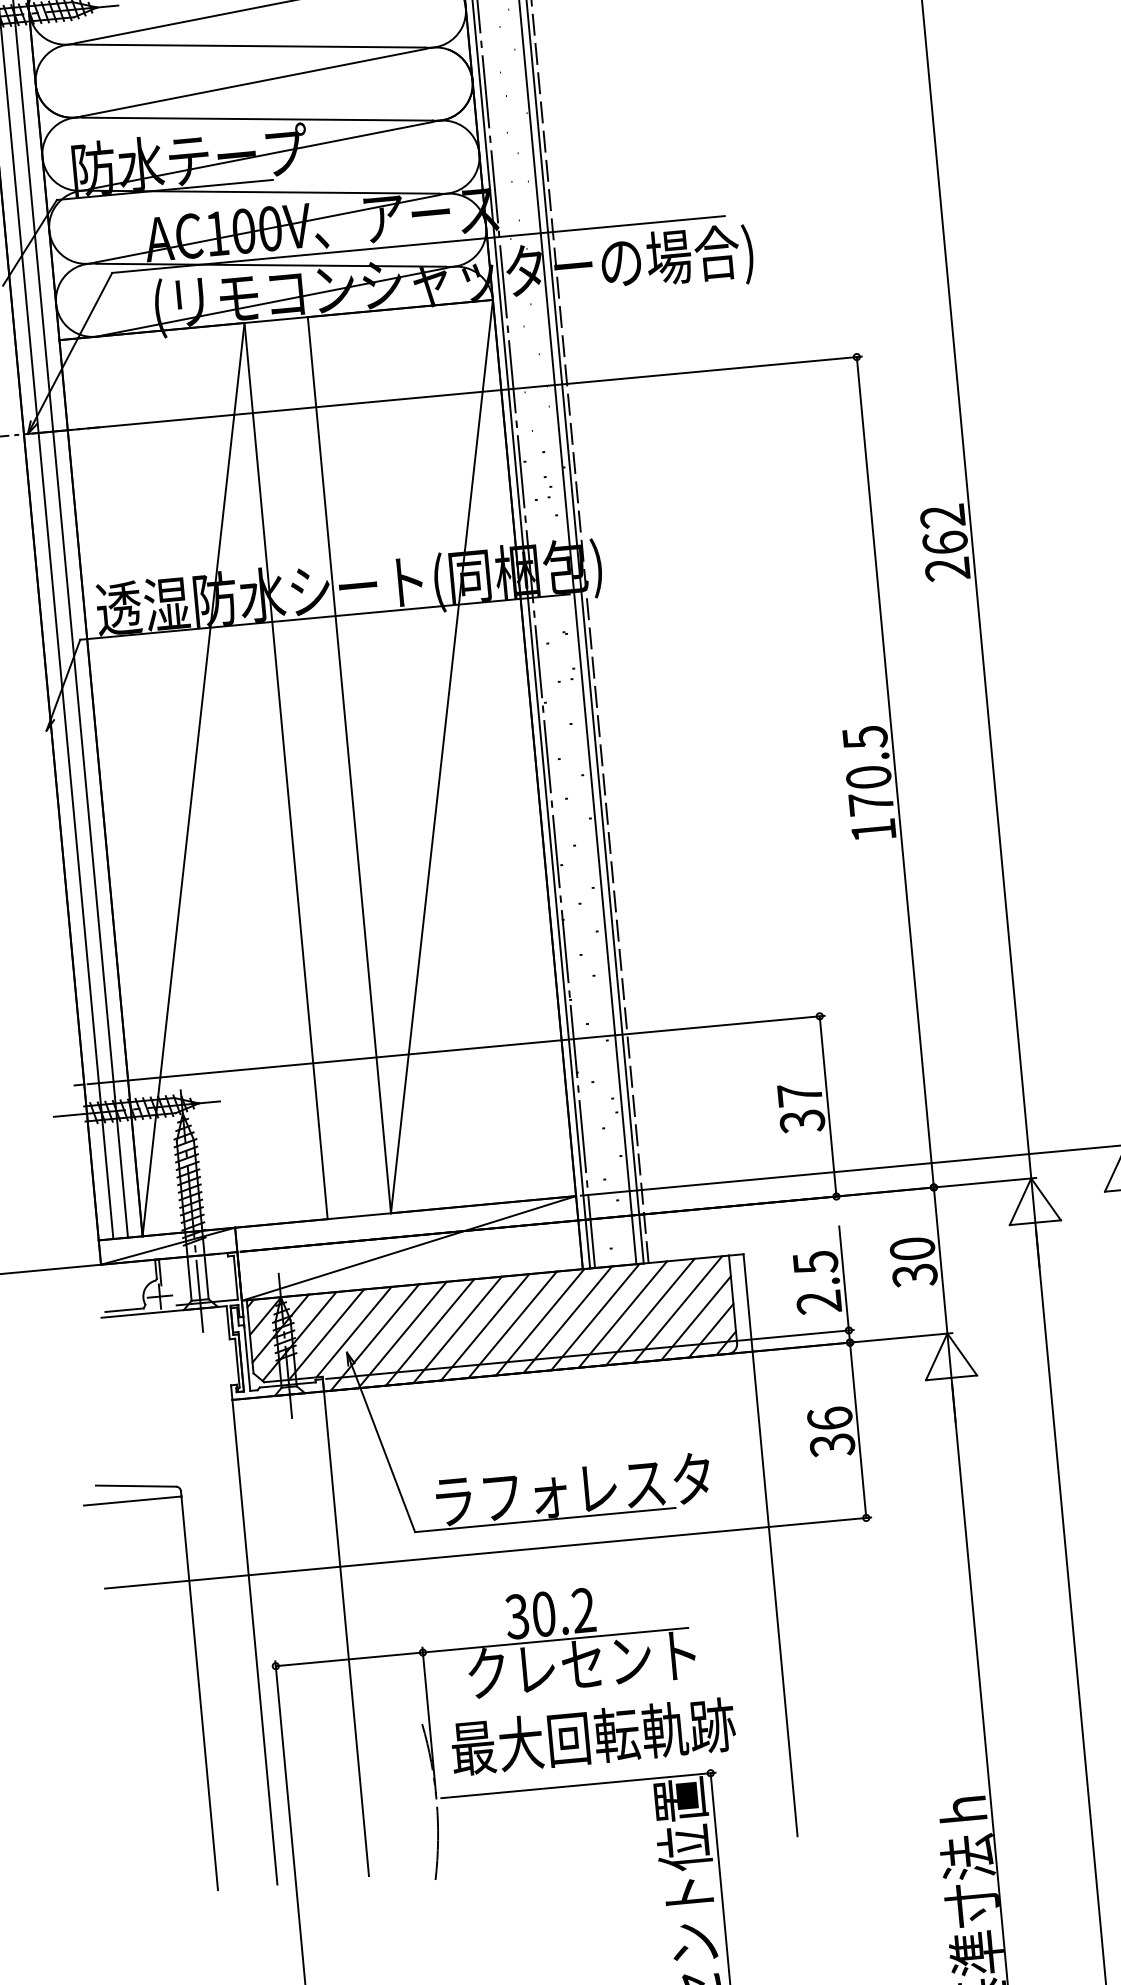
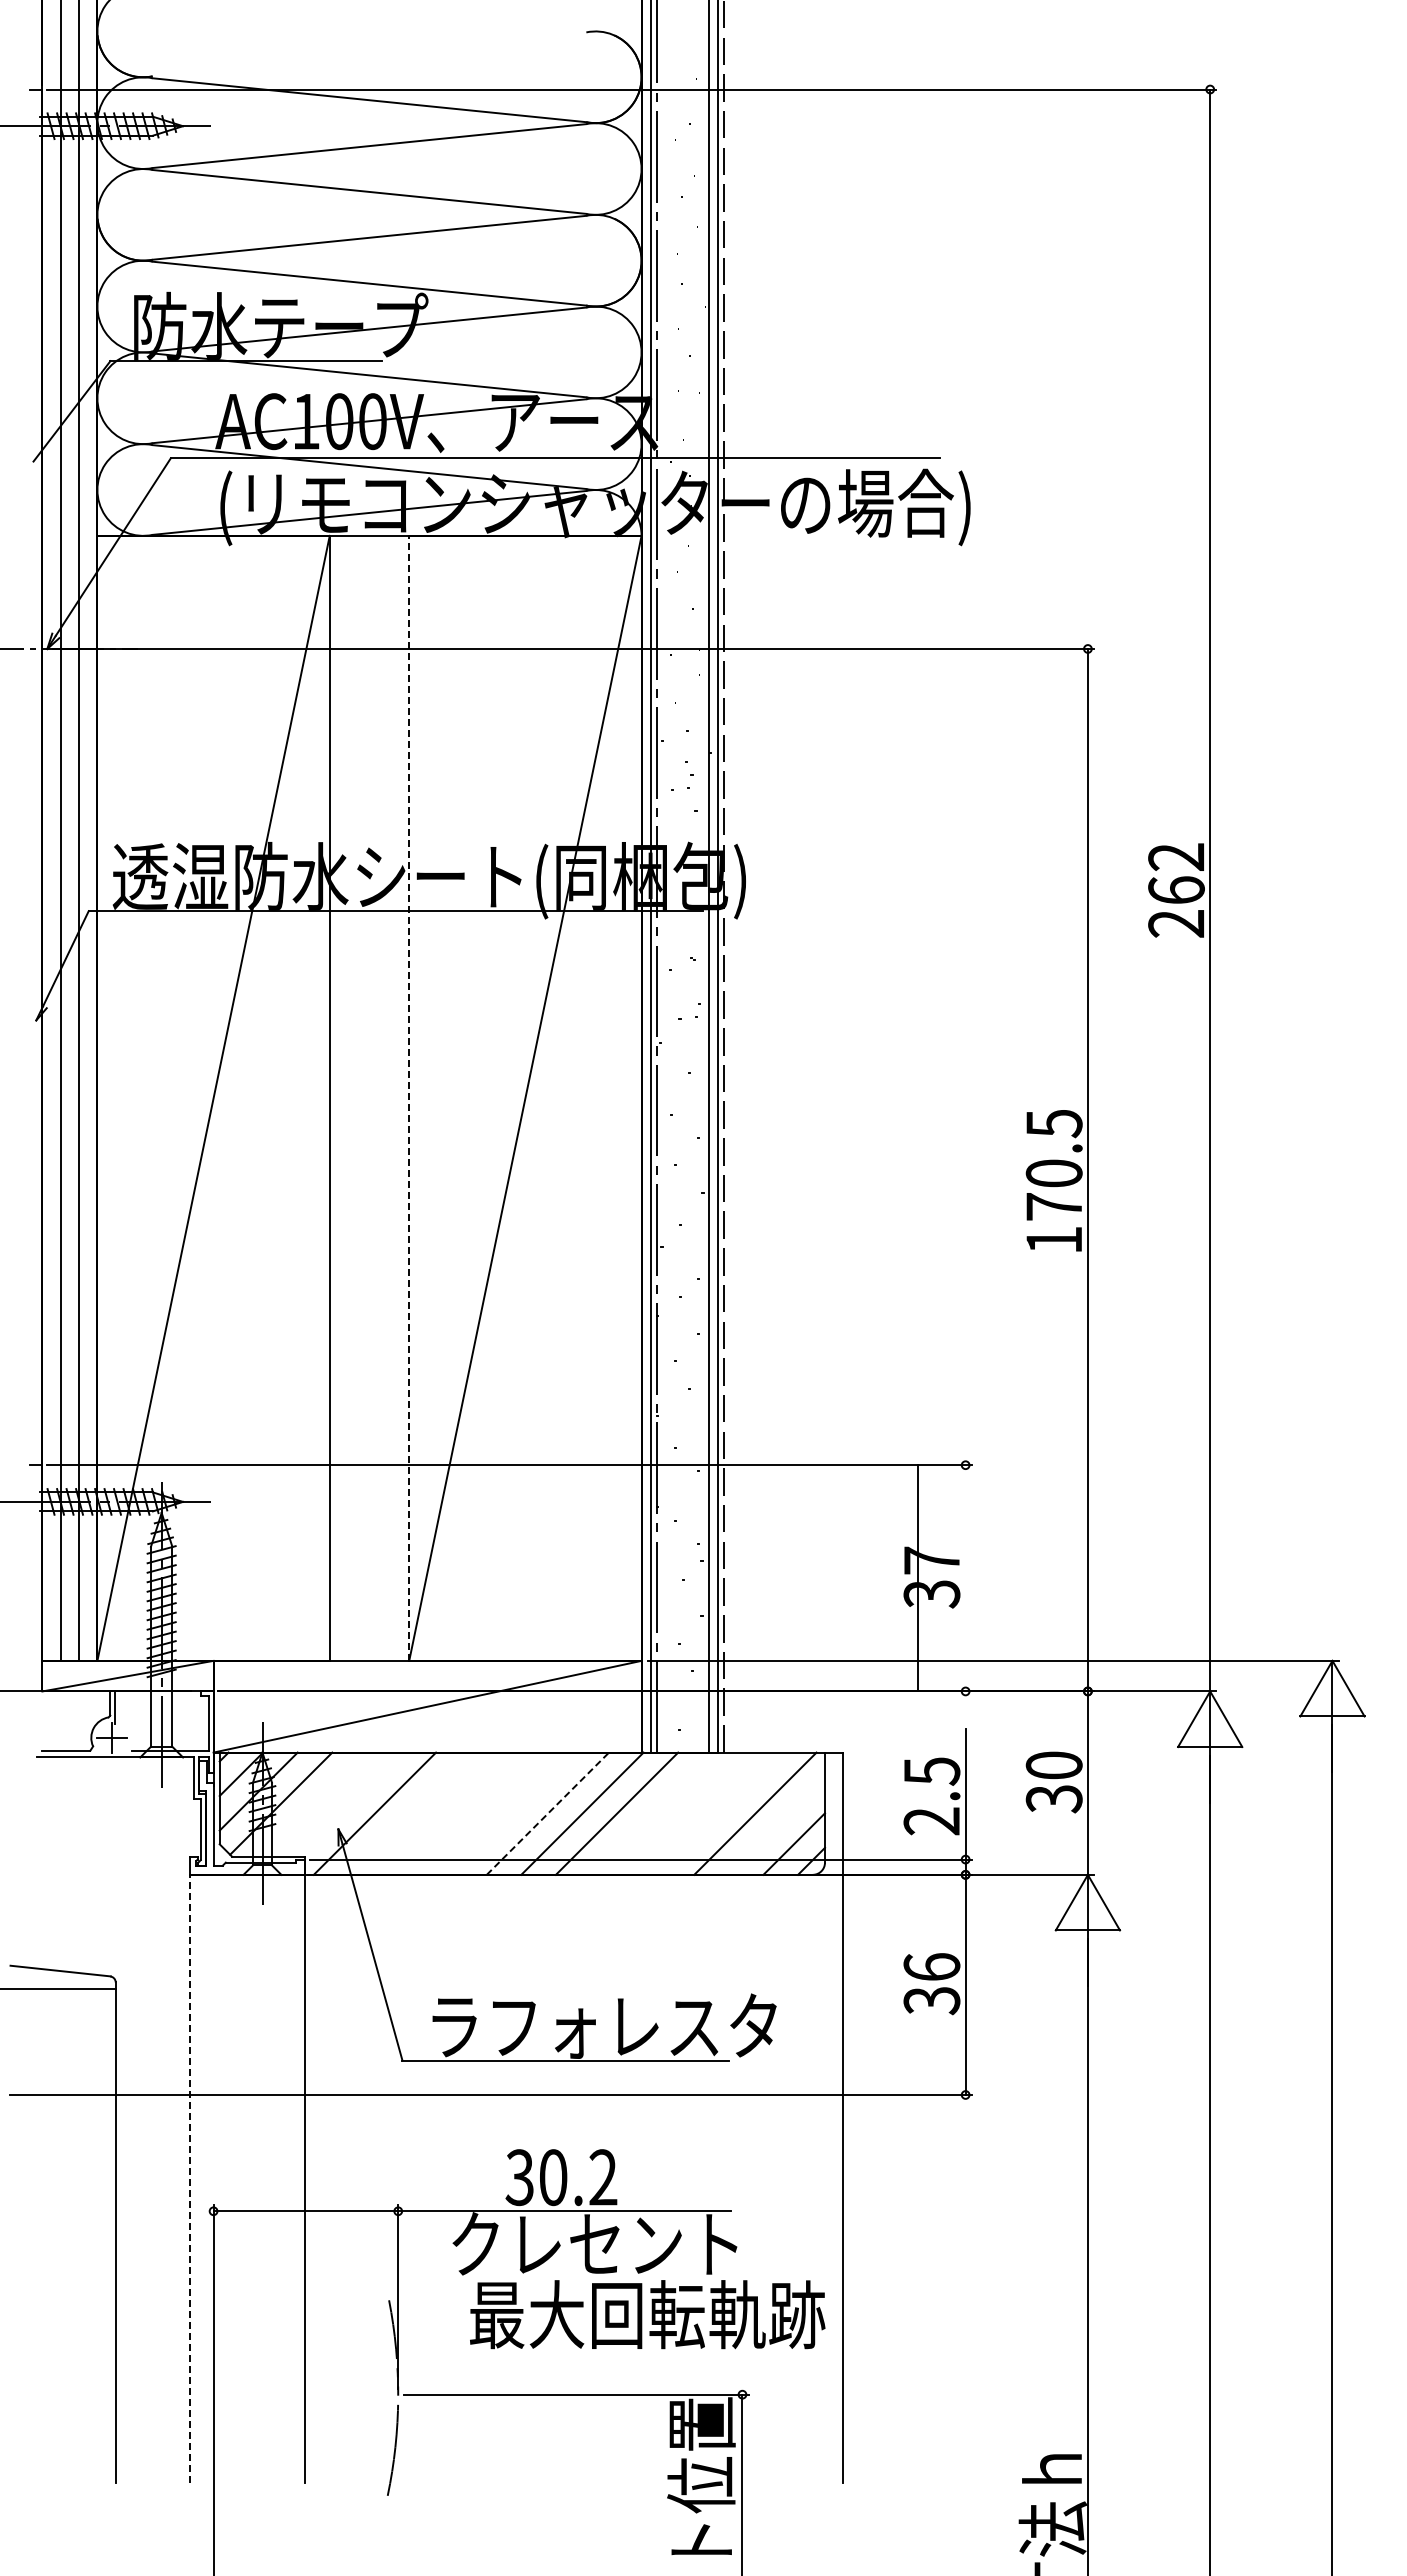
line: (349, 765) -> (409, 1098), solid -> dashed
line: (828, 1106) -> (917, 1578), moved
line: (650, 1311) -> (720, 1813), removed
line: (623, 1314) -> (686, 1813), removed
line: (595, 1316) -> (651, 1813), removed
line: (695, 1318) -> (776, 1826), removed
line: (513, 1324) -> (548, 1813), solid -> dashed
line: (485, 1327) -> (513, 1813), removed
line: (457, 1329) -> (478, 1813), removed
line: (354, 1332) -> (349, 1804), removed
line: (430, 1332) -> (444, 1813), removed
line: (326, 1334) -> (314, 1804), removed
line: (402, 1334) -> (409, 1813), removed
line: (254, 1641) -> (190, 2178), solid -> dashed
text: (593, 1736) -> (647, 2314), moved

